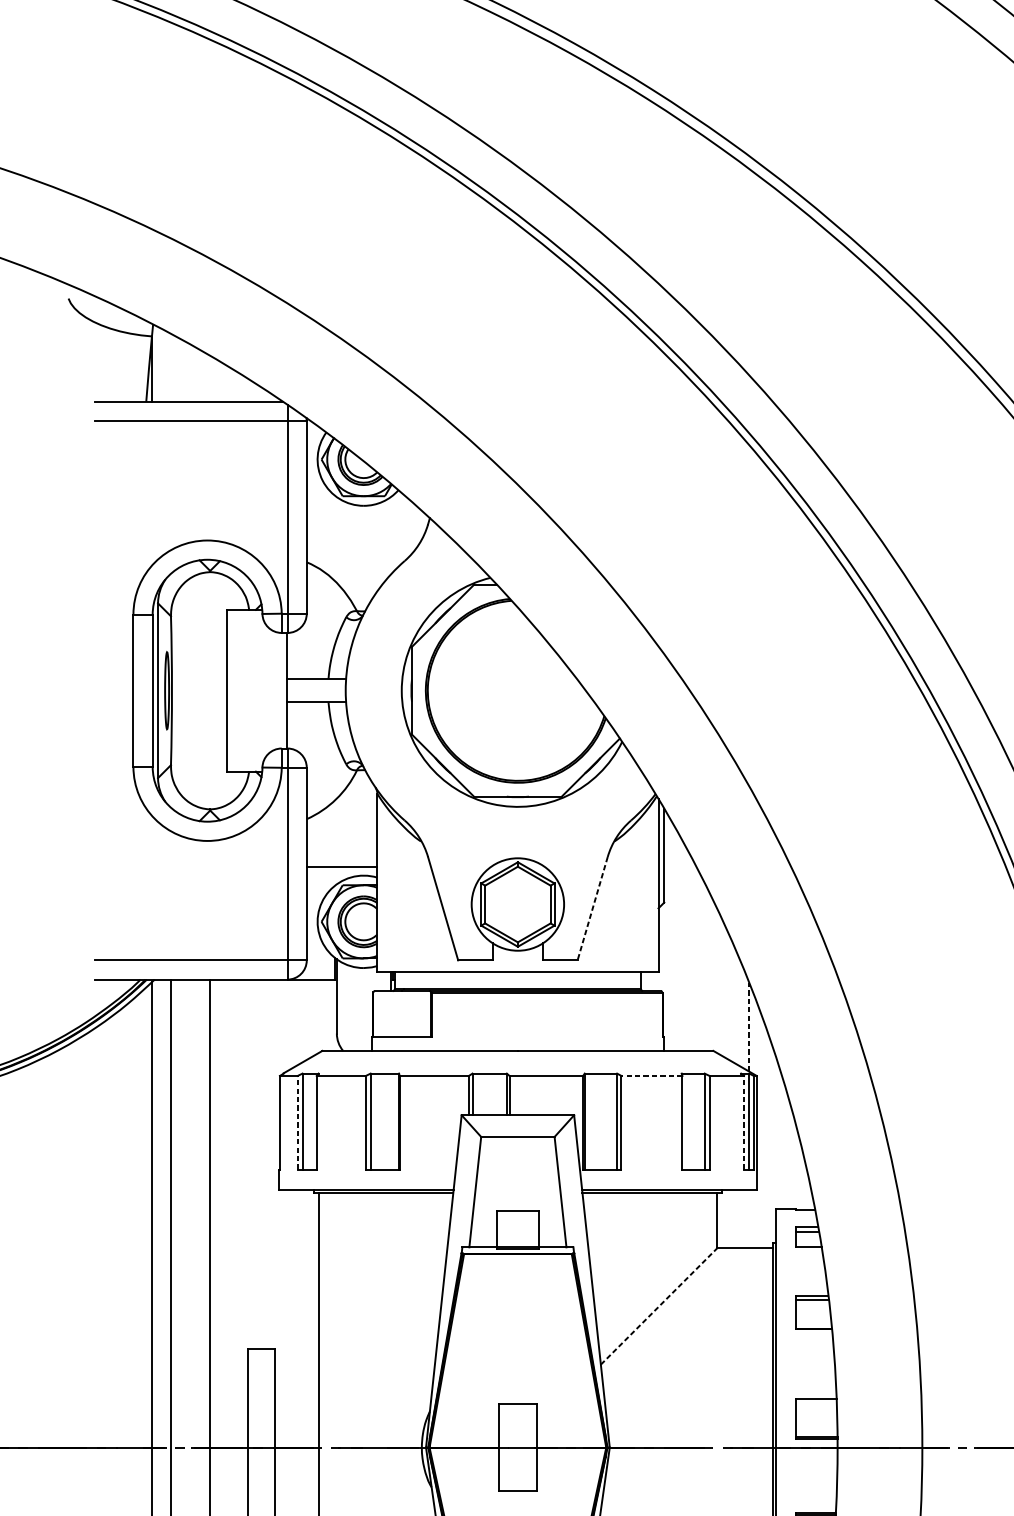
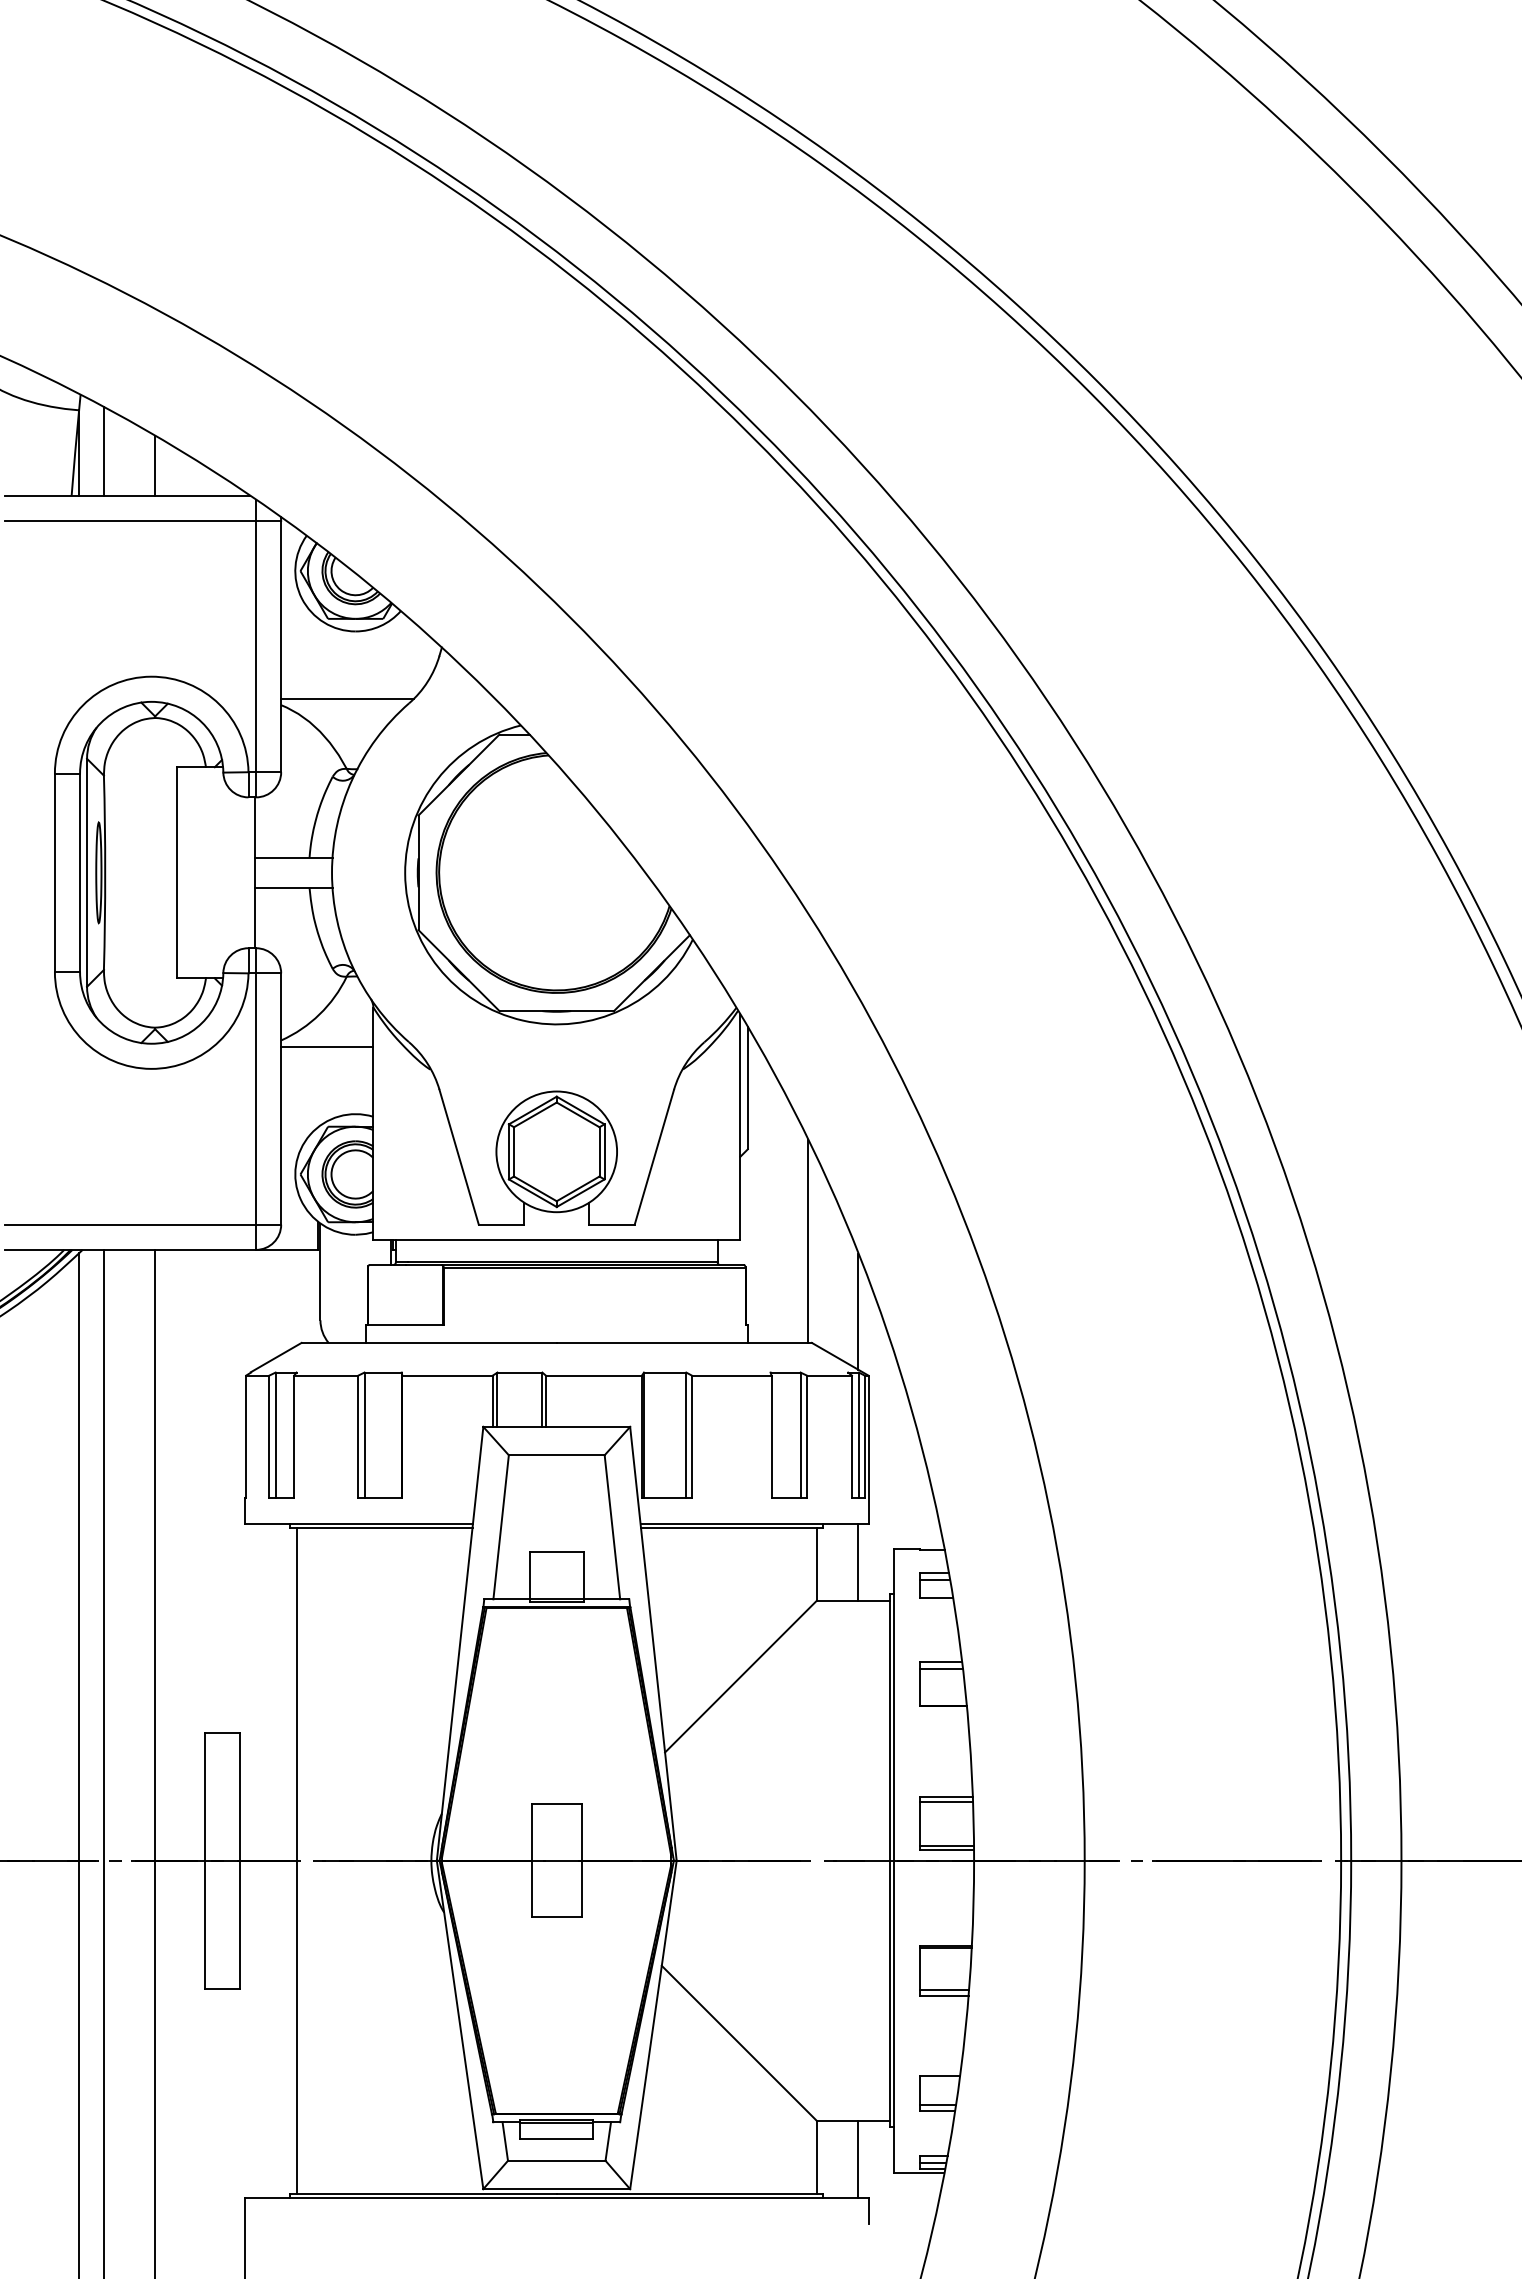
line: (171, 367) -> (104, 451), added
line: (209, 378) -> (154, 465), added
line: (357, 557) -> (347, 698), added
line: (342, 866) -> (327, 1046), moved
line: (592, 908) -> (654, 1157), dashed -> solid
line: (710, 972) -> (808, 1240), added
line: (749, 1026) -> (858, 1311), dashed -> solid
line: (651, 1075) -> (731, 1375), dashed -> solid
line: (297, 1122) -> (269, 1436), dashed -> solid
line: (743, 1122) -> (851, 1436), dashed -> solid
line: (749, 1218) -> (858, 1561), added
line: (659, 1306) -> (741, 1676), dashed -> solid
line: (816, 1402) -> (946, 1801), added

